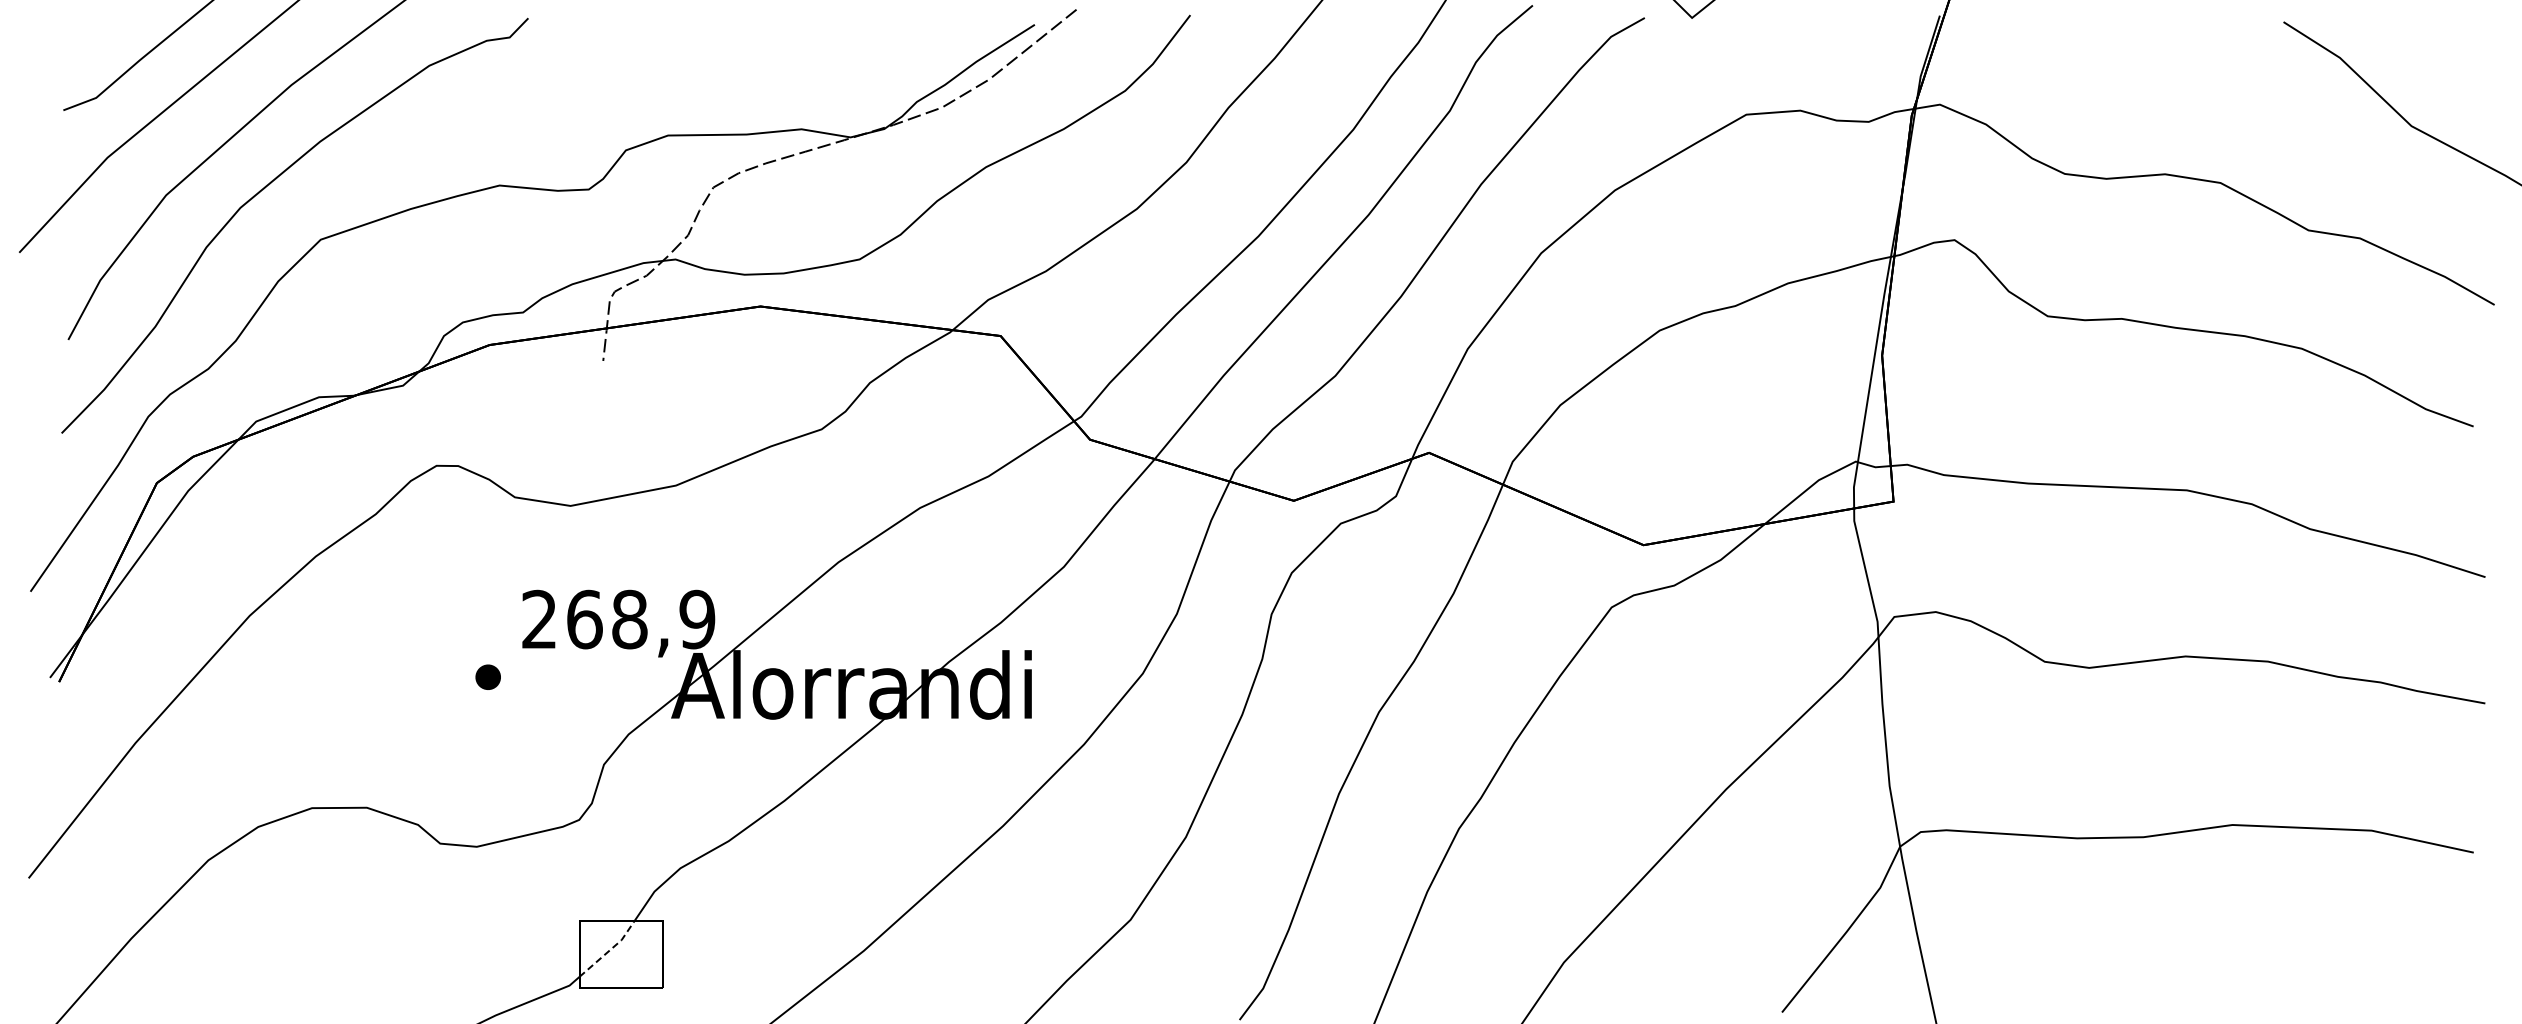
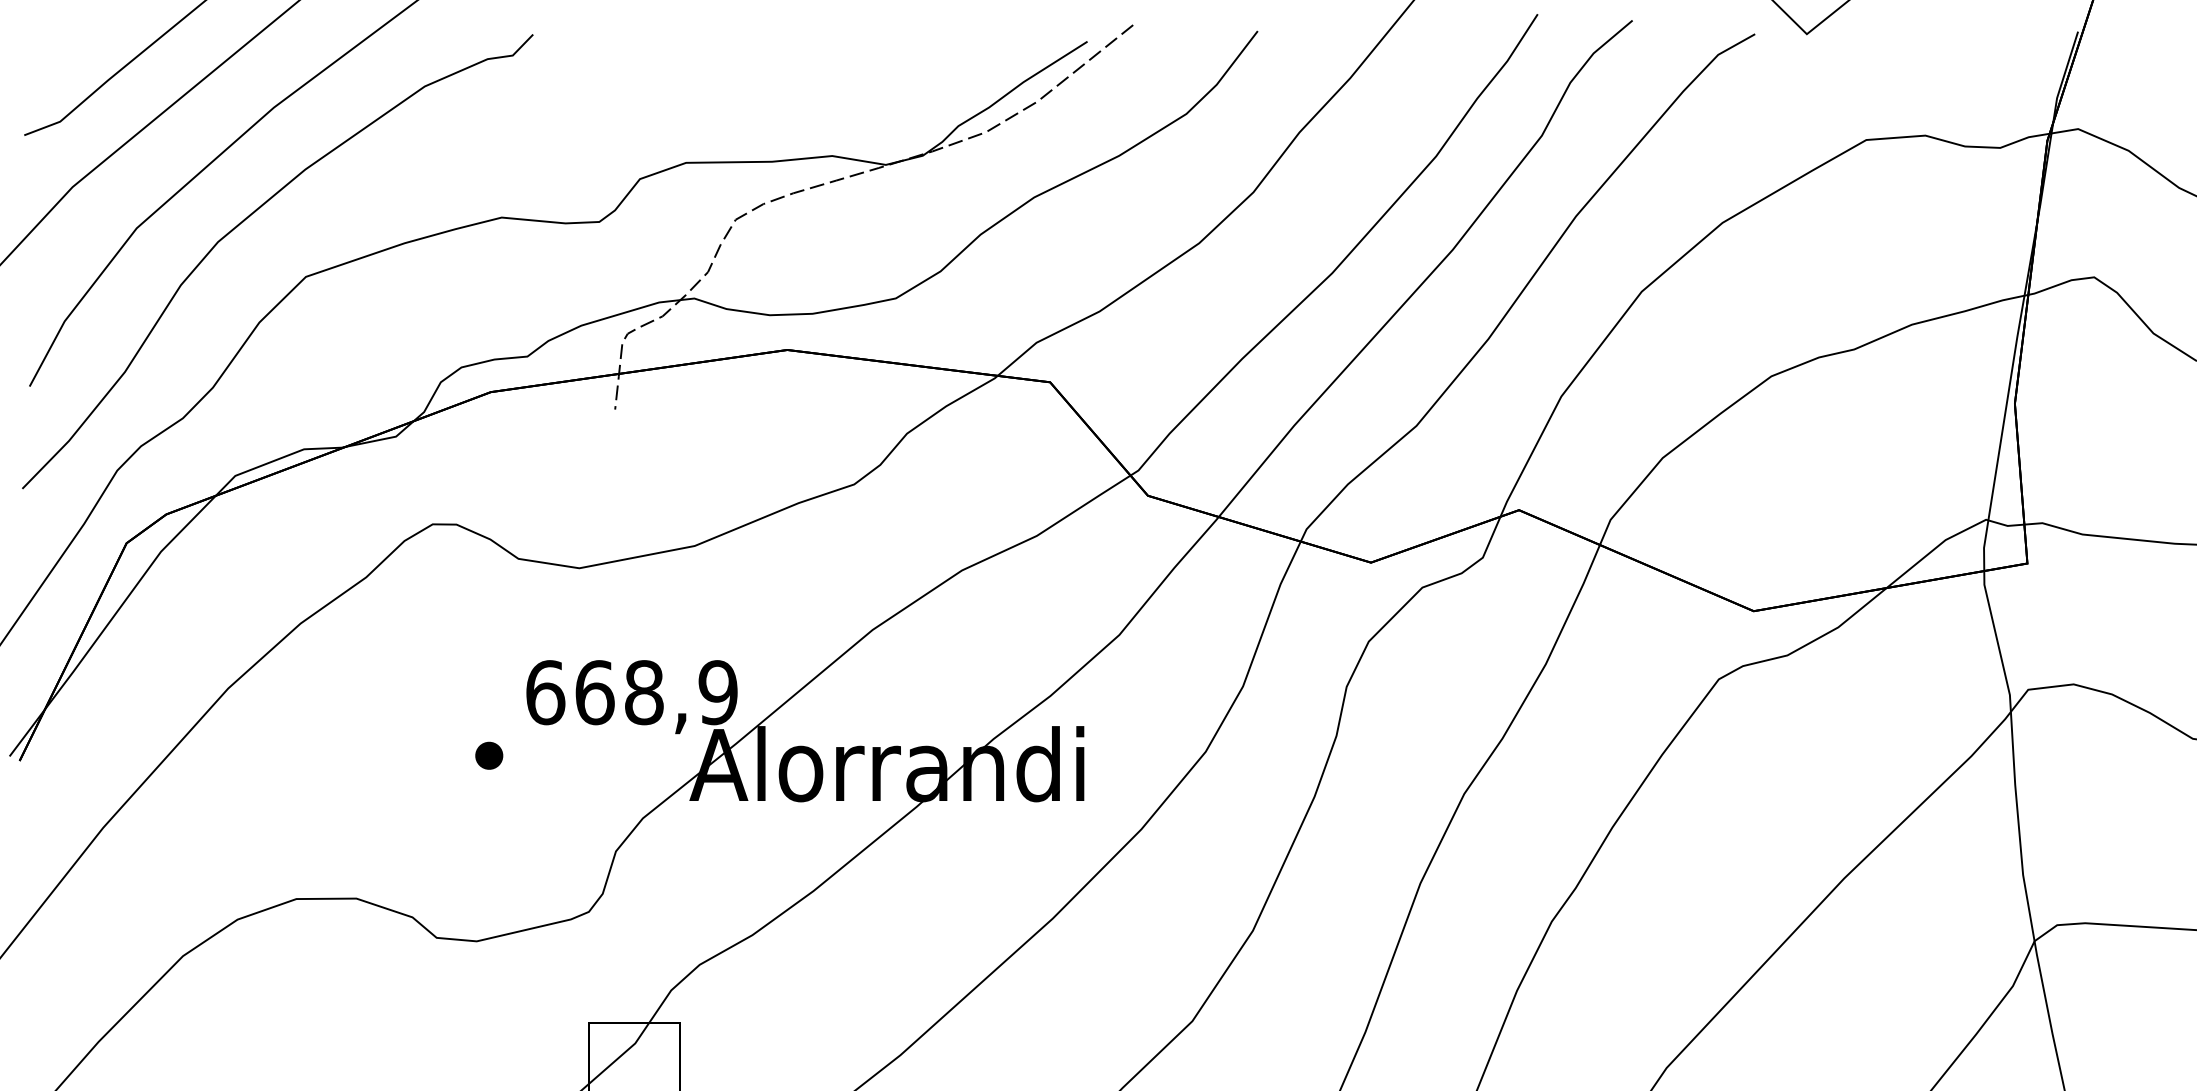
text: (539, 619) -> (545, 692), 268,9 -> 668,9
line: (610, 949) -> (623, 1053), dashed -> solid

